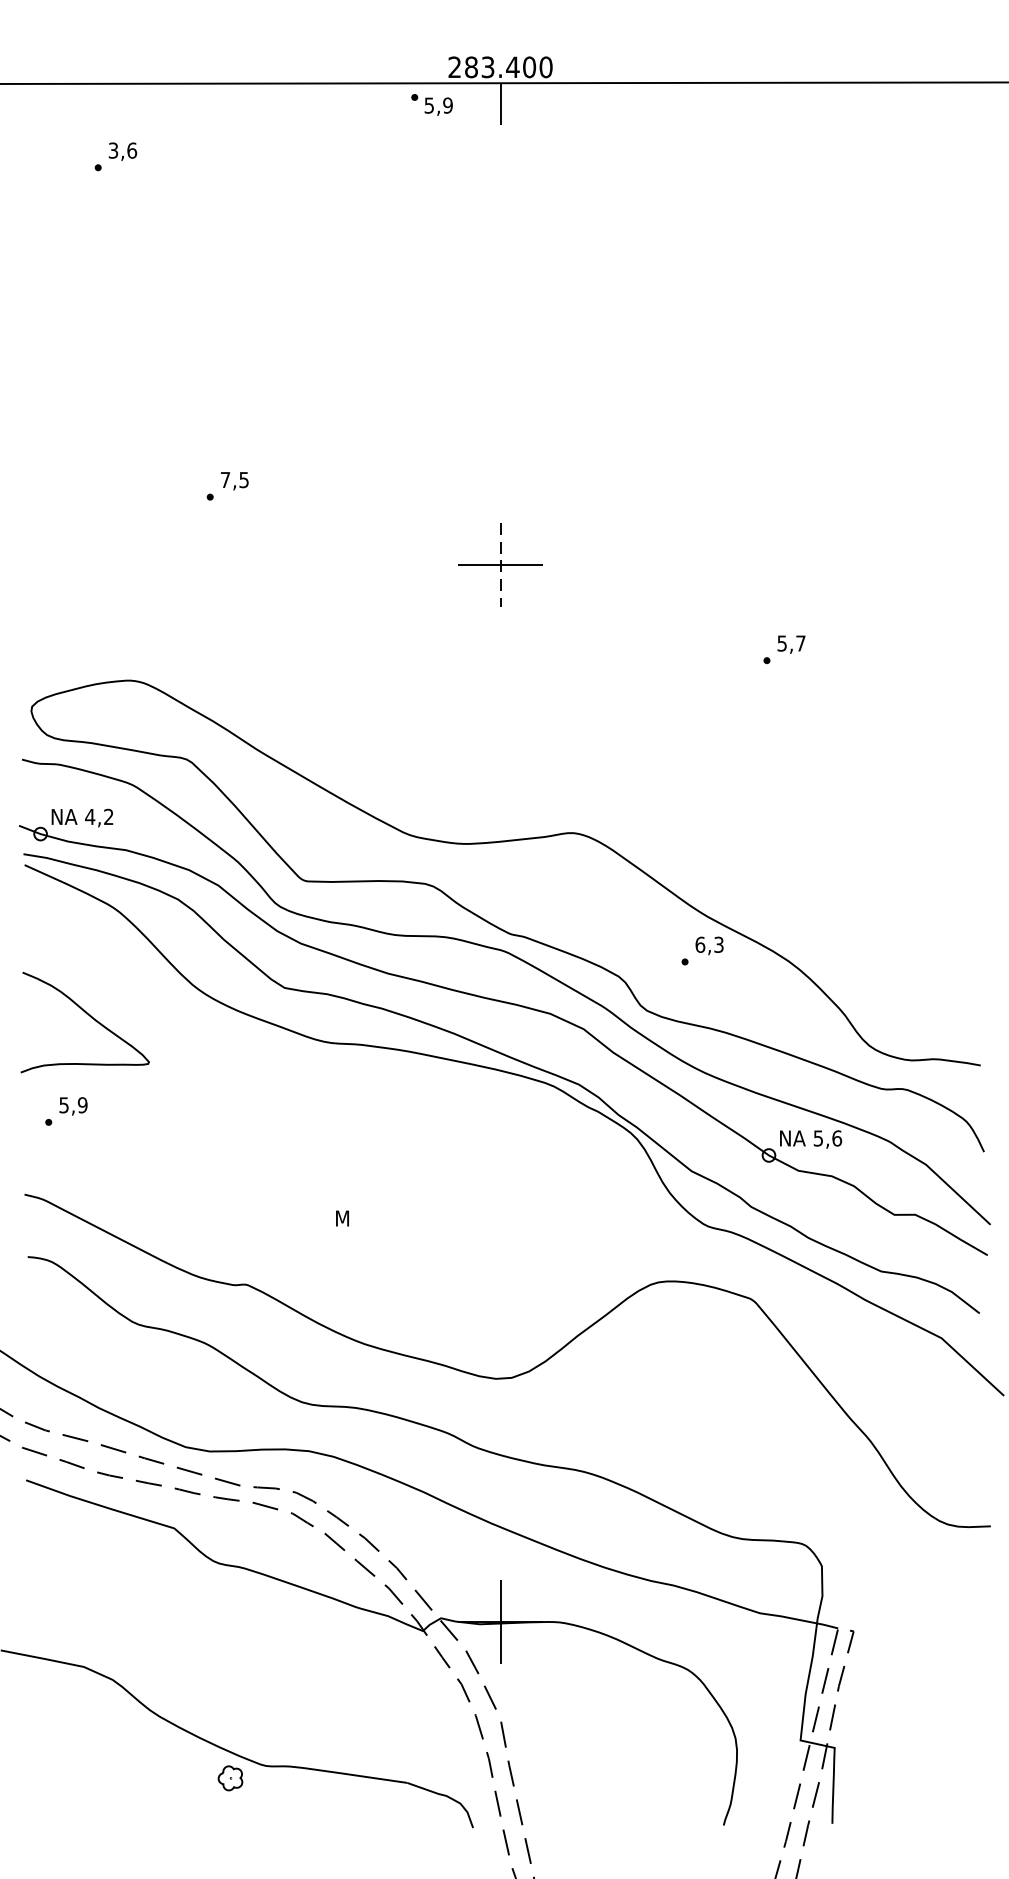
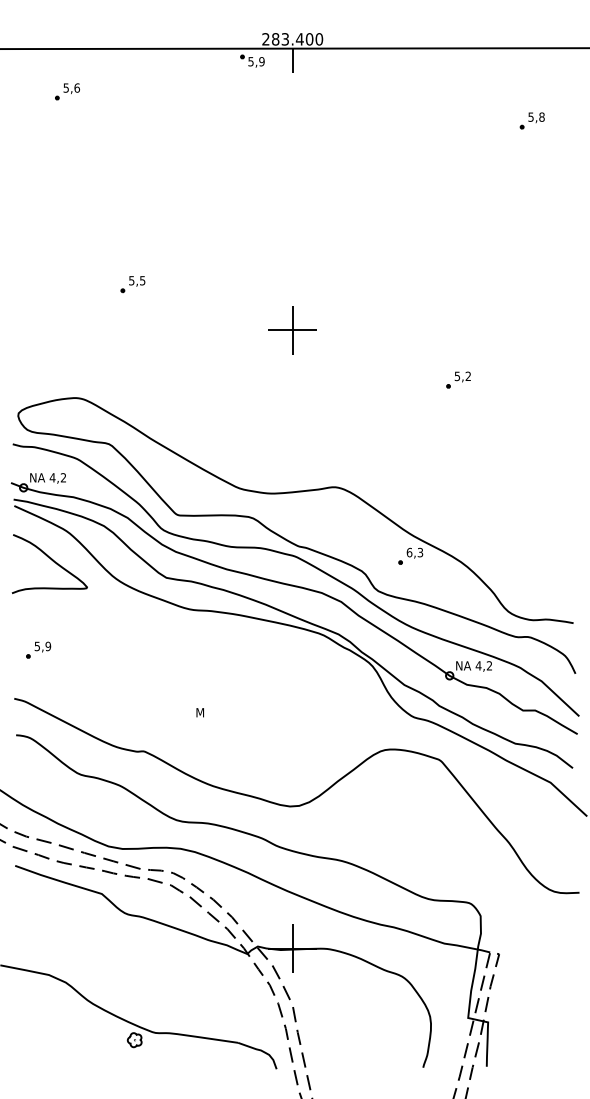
text: (113, 149) -> (66, 87), 3,6 -> 5,6
part: (908, 206) -> (531, 120), added
text: (224, 479) -> (131, 280), 7,5 -> 5,5
line: (500, 565) -> (292, 330), dashed -> solid
text: (799, 642) -> (467, 375), 5,7 -> 5,2
curve: (88, 1016) -> (51, 560), moved
text: (826, 1137) -> (483, 665), 5,6 -> 4,2

